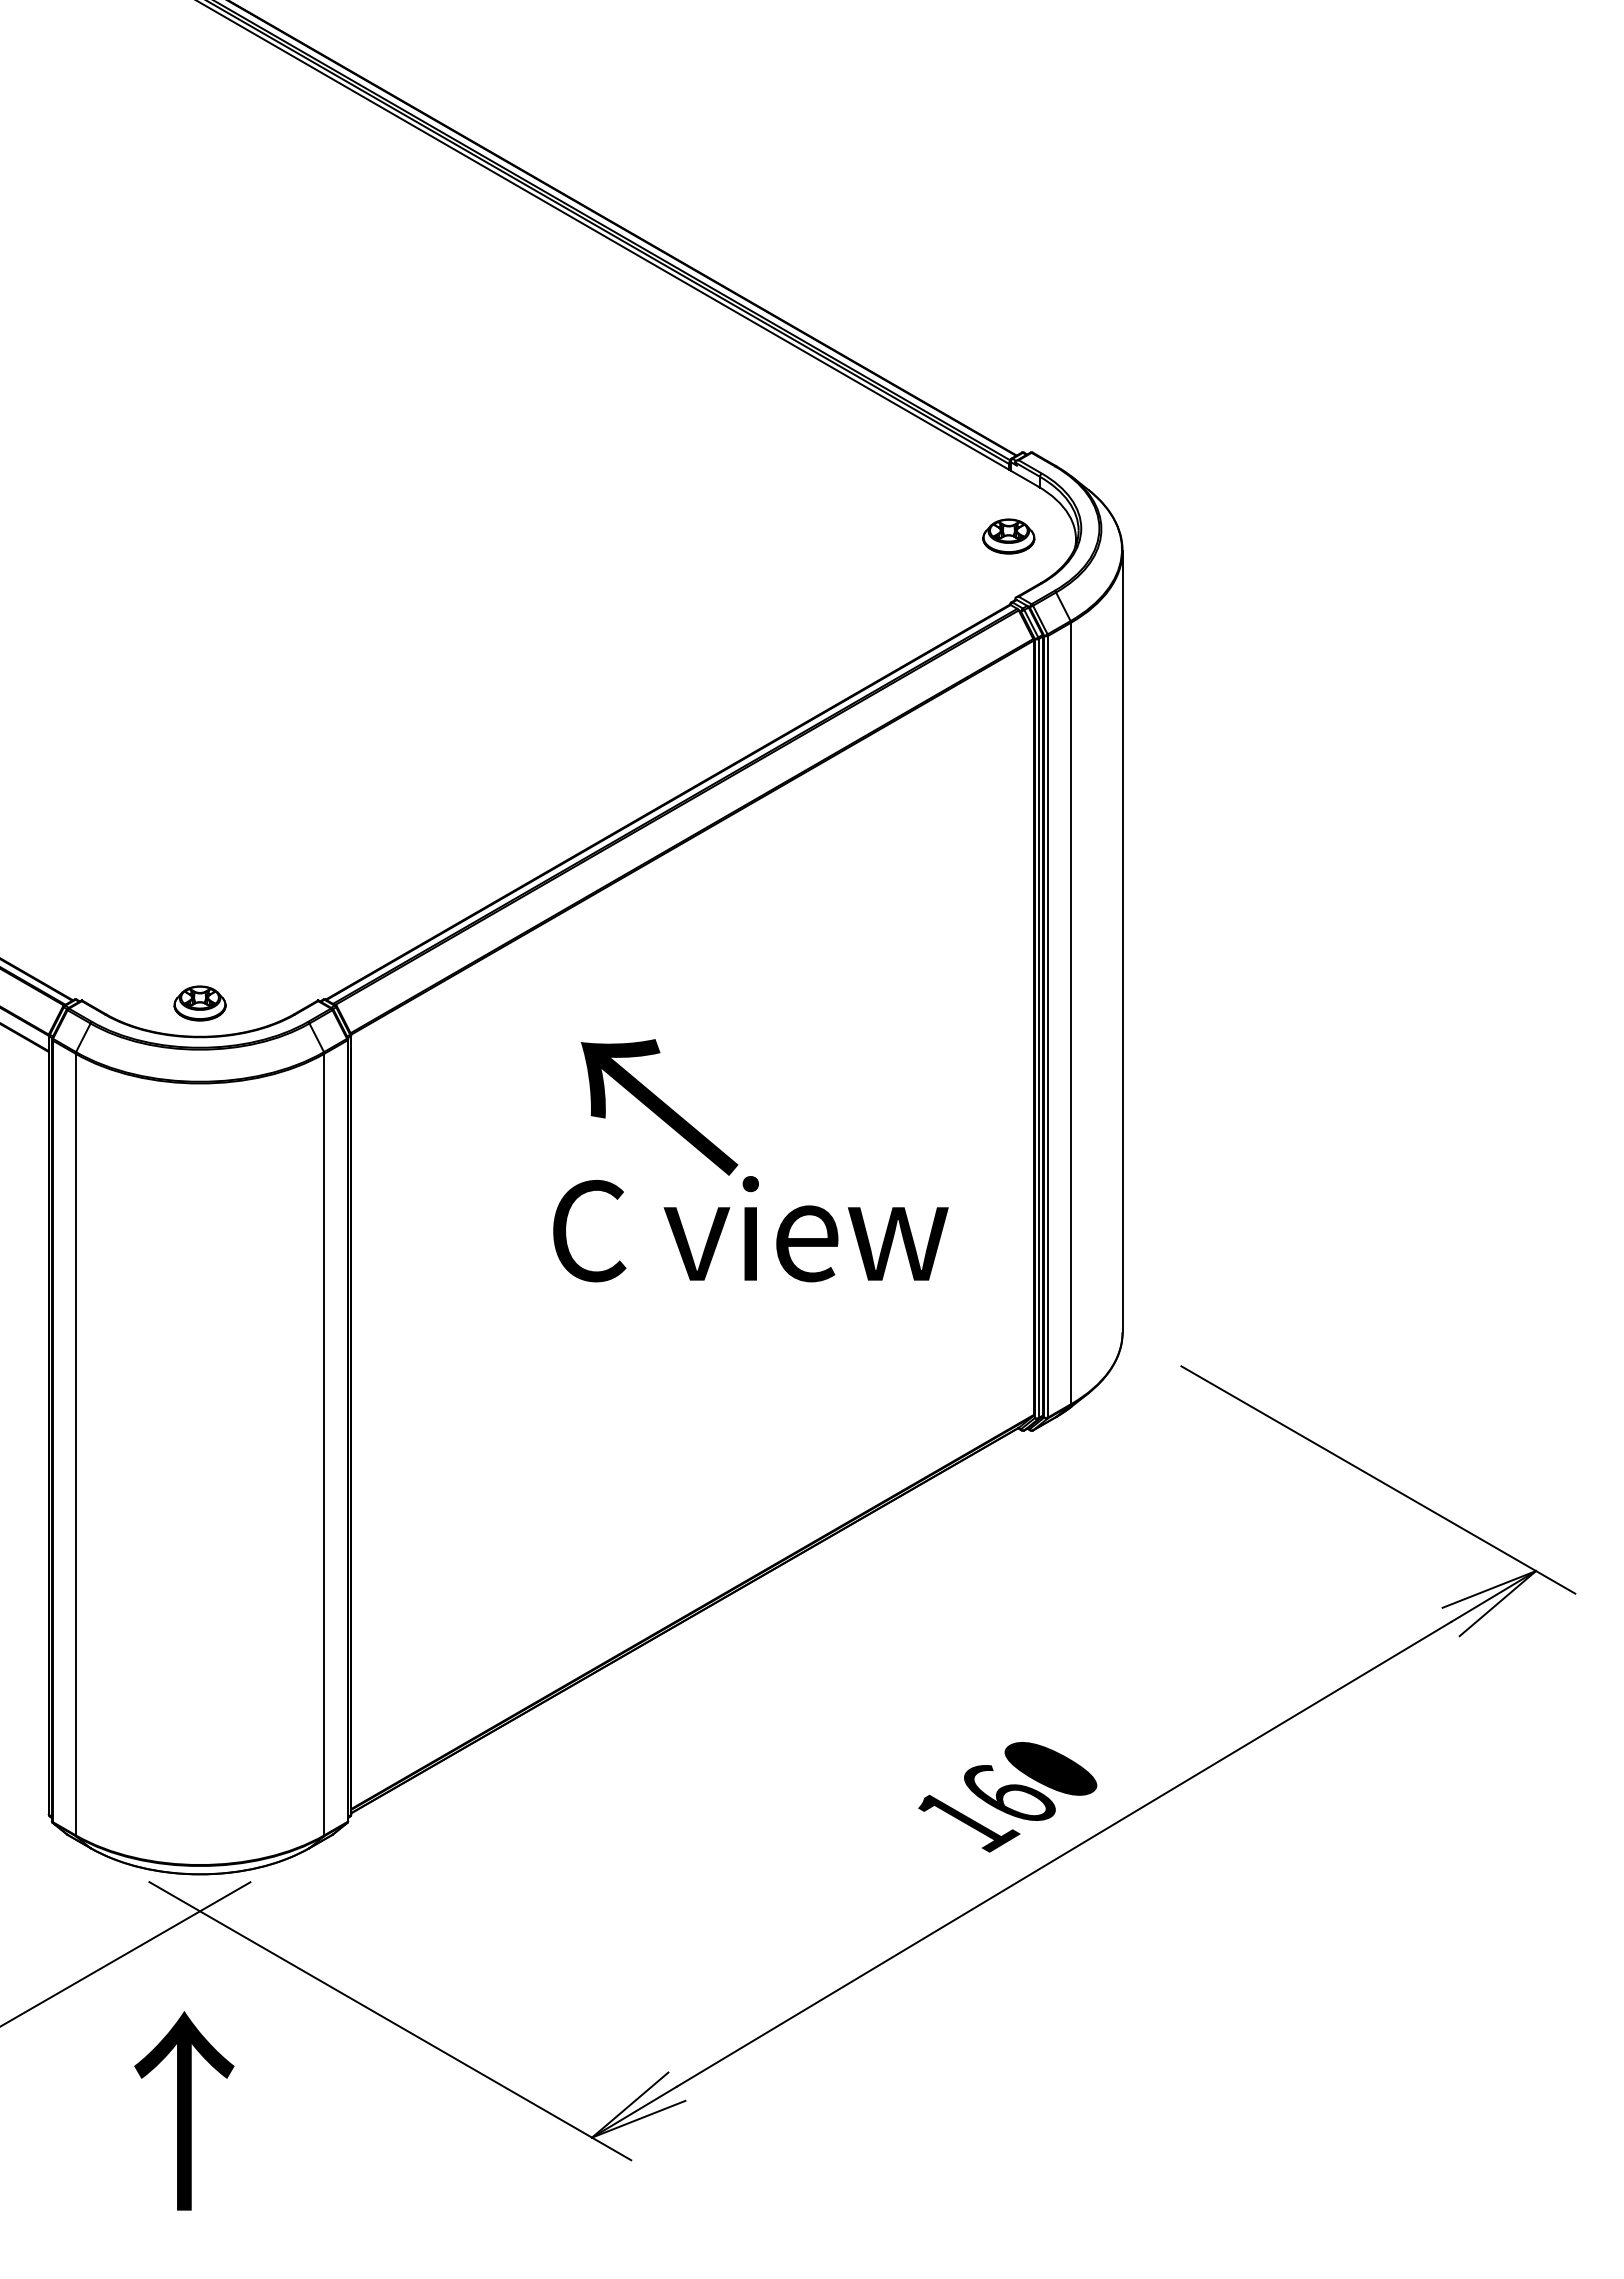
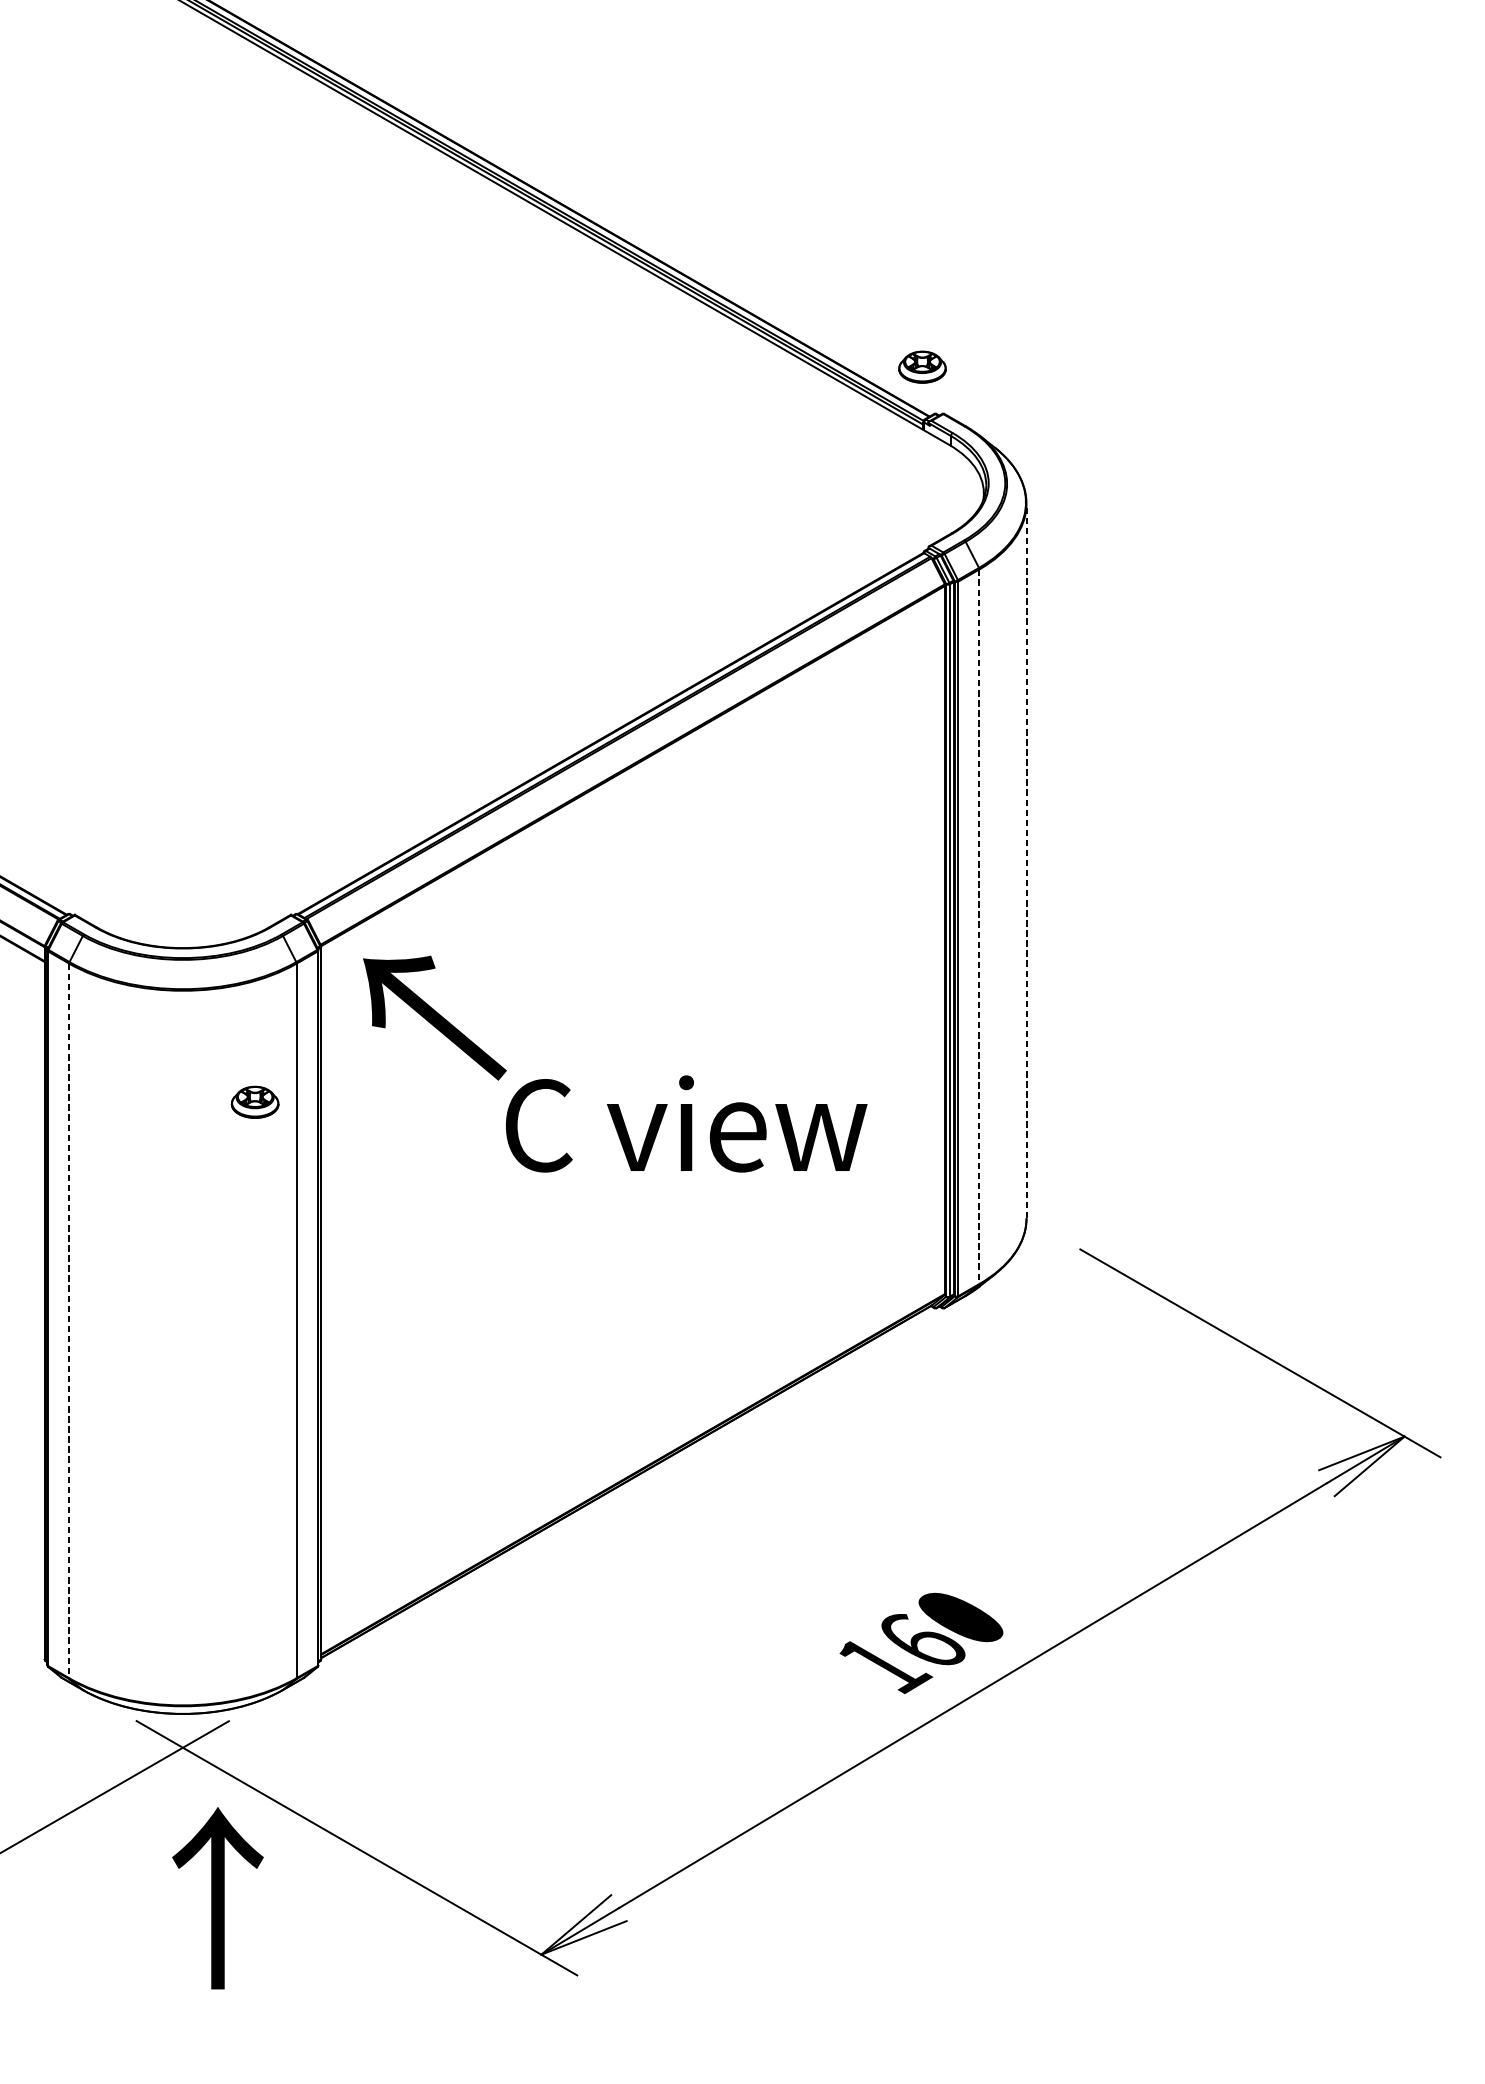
part: (1008, 536) -> (922, 367), moved
line: (1122, 941) -> (1026, 860), solid -> dashed
part: (199, 1003) -> (254, 1102), moved
line: (1071, 1013) -> (979, 926), solid -> dashed
text: (659, 1107) -> (434, 1018), moved
line: (75, 1444) -> (69, 1320), solid -> dashed
text: (184, 2110) -> (218, 1897), moved

